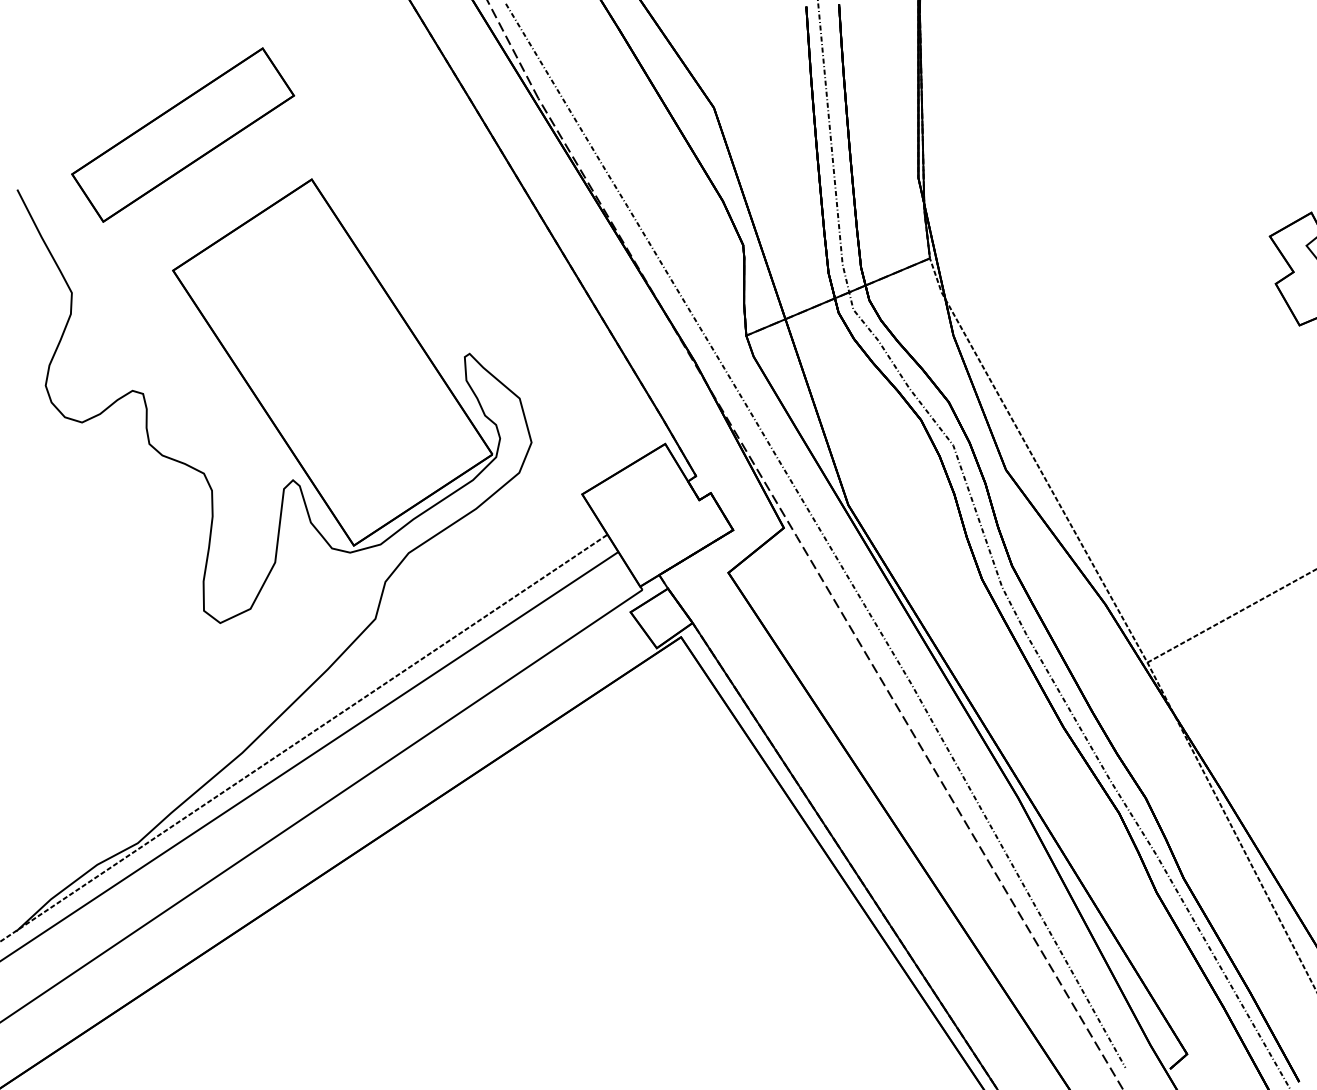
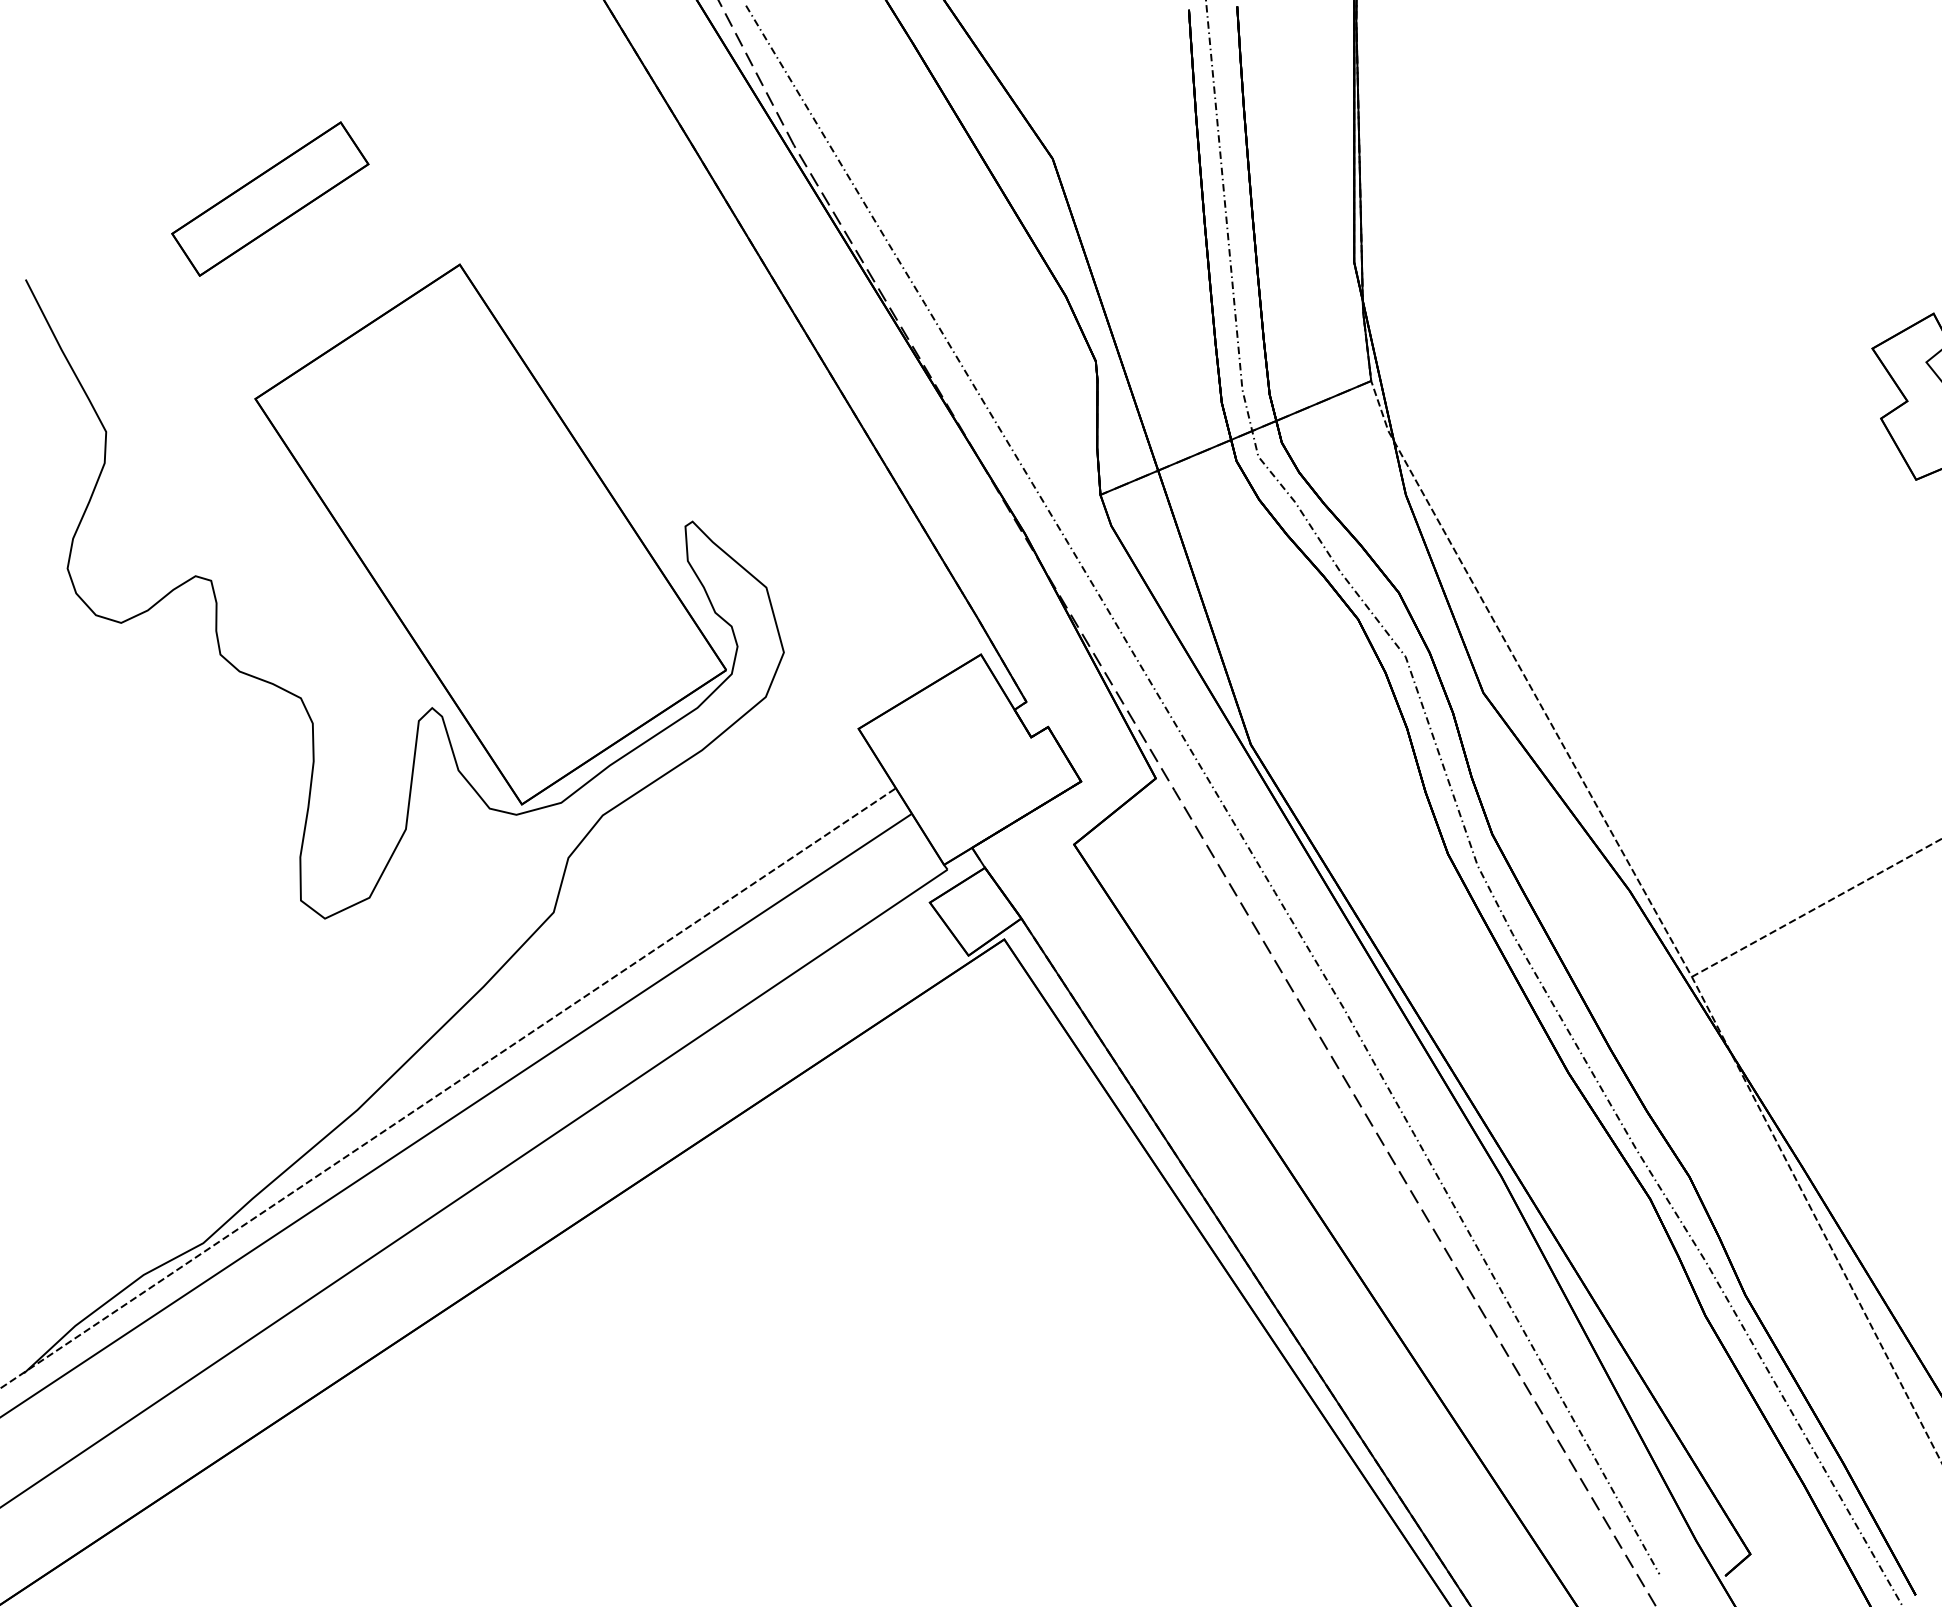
part: (183, 134) -> (270, 198), size x0.6

